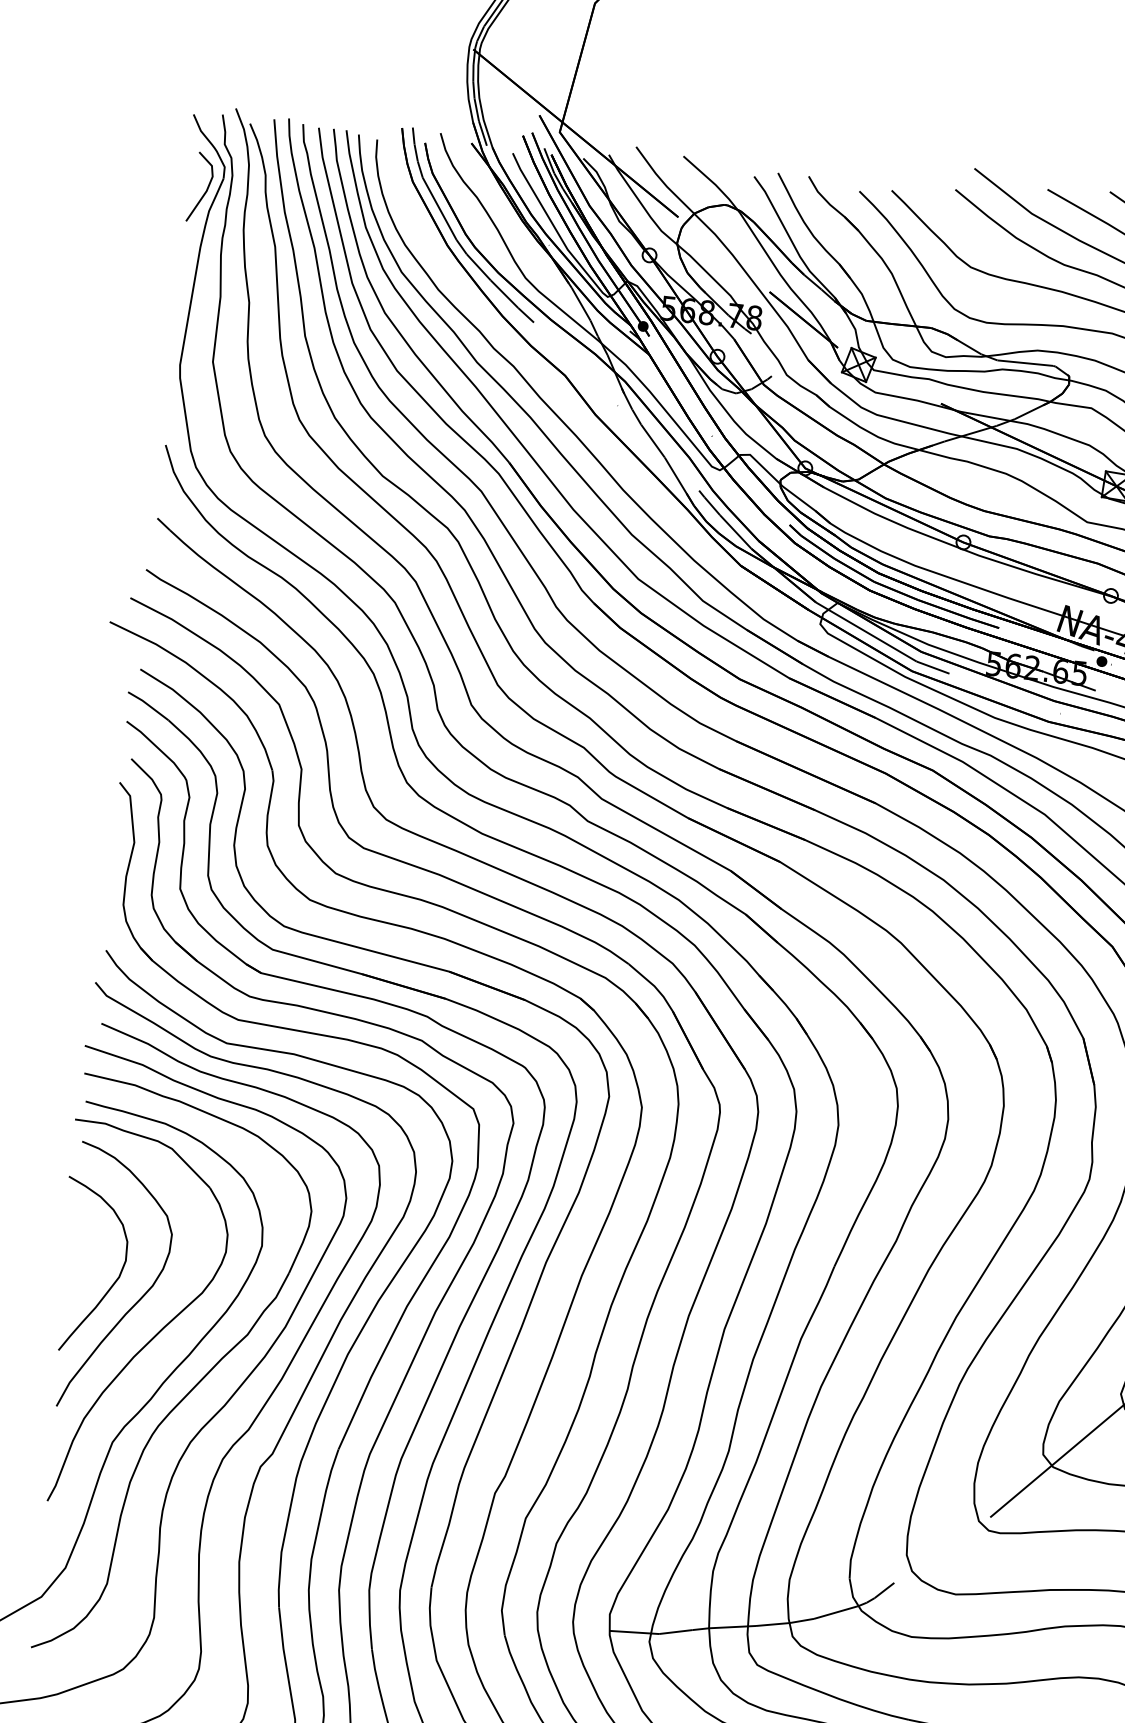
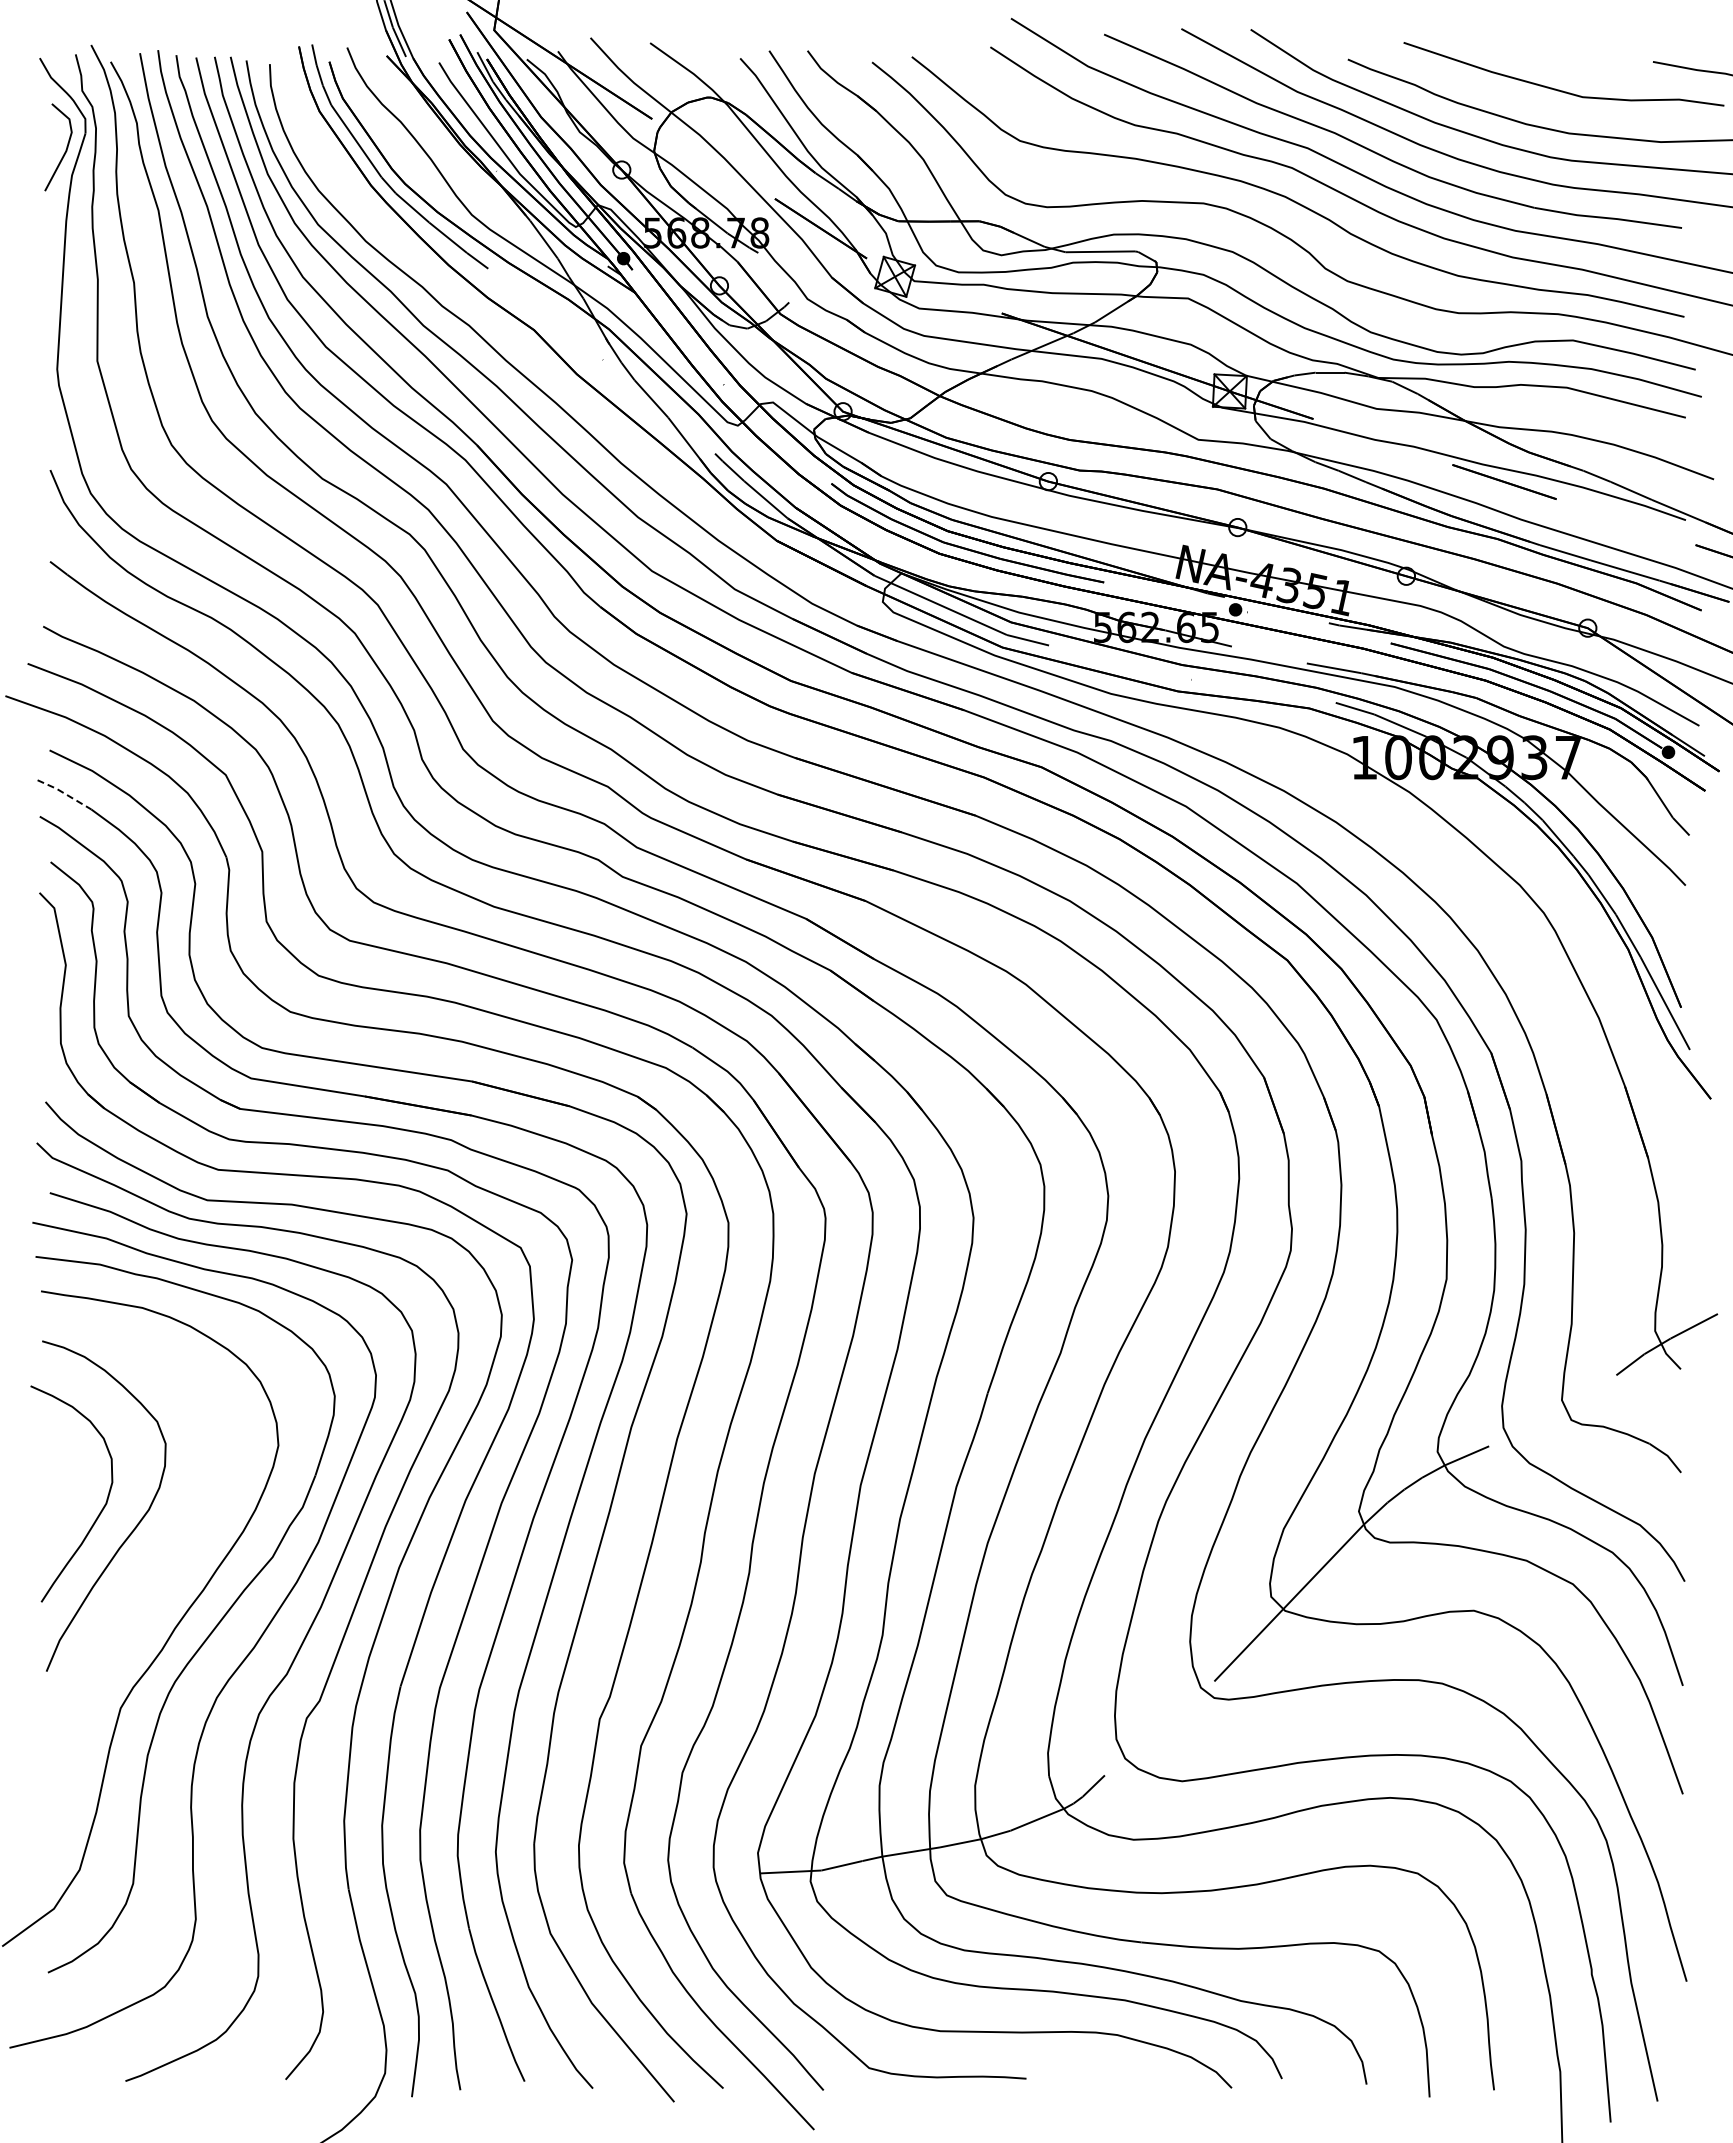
line: (148, 705) -> (64, 793), solid -> dashed
part: (153, 1336) -> (156, 1572), removed

